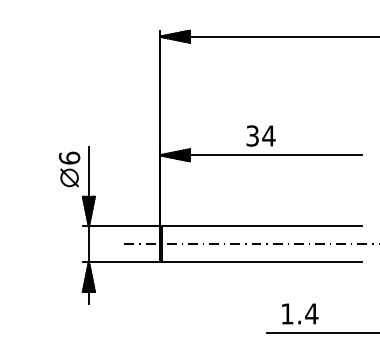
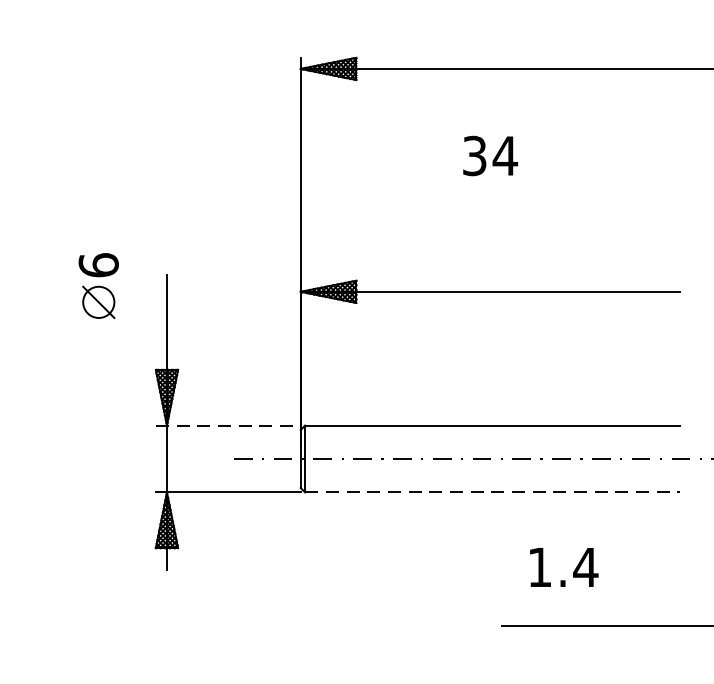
text: (260, 135) -> (489, 155), moved
part: (69, 169) -> (98, 286), moved
line: (121, 226) -> (228, 425), solid -> dashed
line: (262, 262) -> (493, 493), solid -> dashed
text: (300, 313) -> (564, 566), moved

